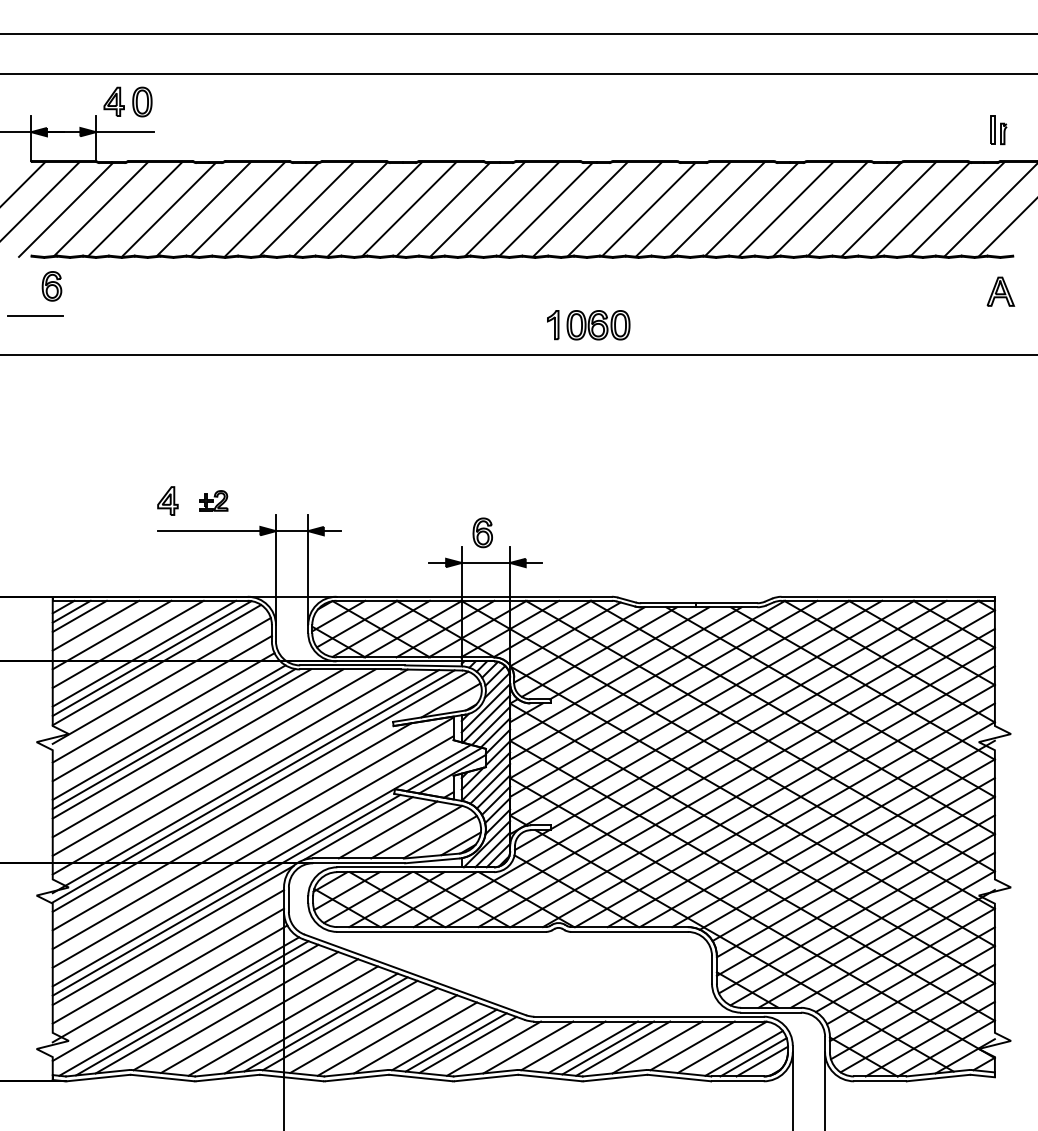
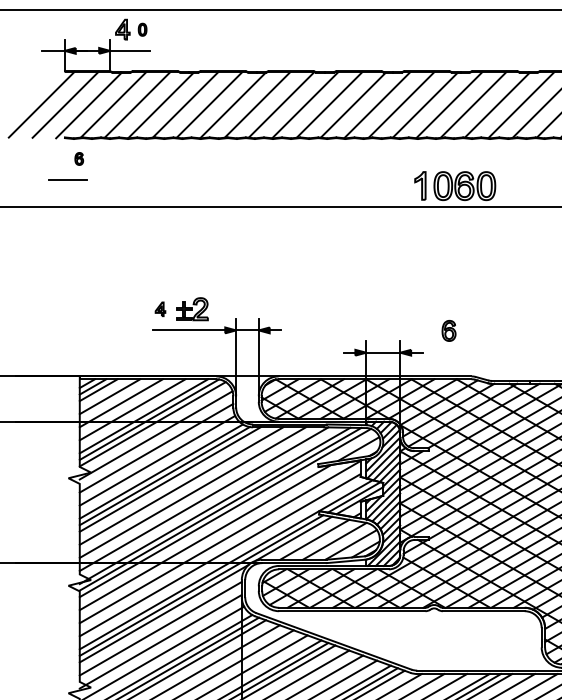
part: (142, 101) -> (142, 29), size x0.6
part: (51, 286) -> (78, 159), size x0.6
part: (588, 325) -> (455, 186), size x1.4
part: (167, 500) -> (160, 308), size x0.7
part: (213, 500) -> (192, 308), size x1.6
part: (482, 532) -> (448, 330), moved

